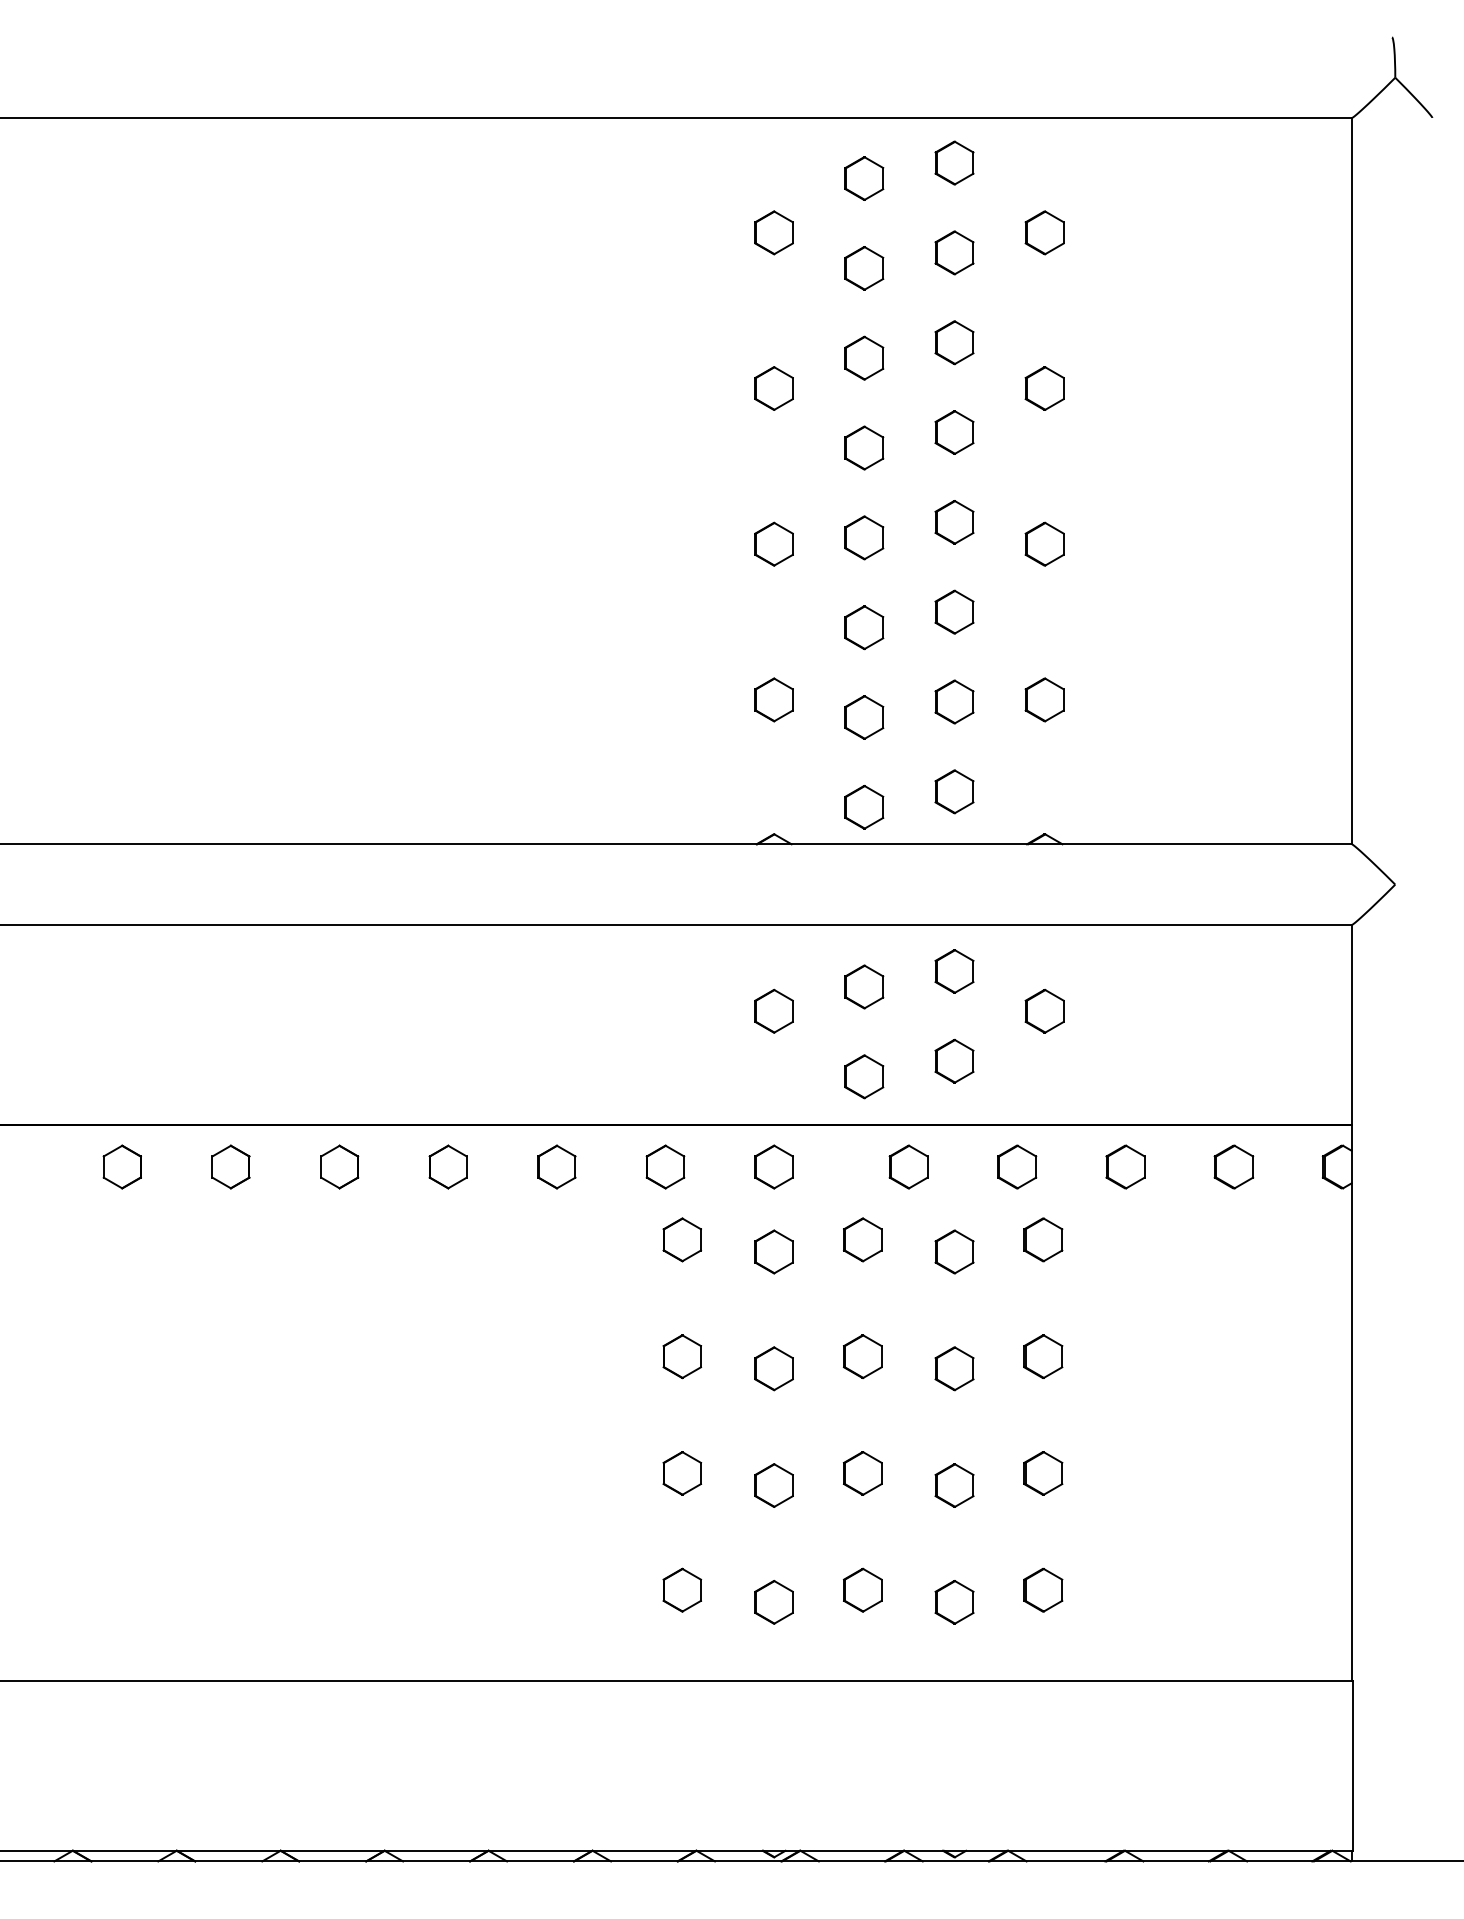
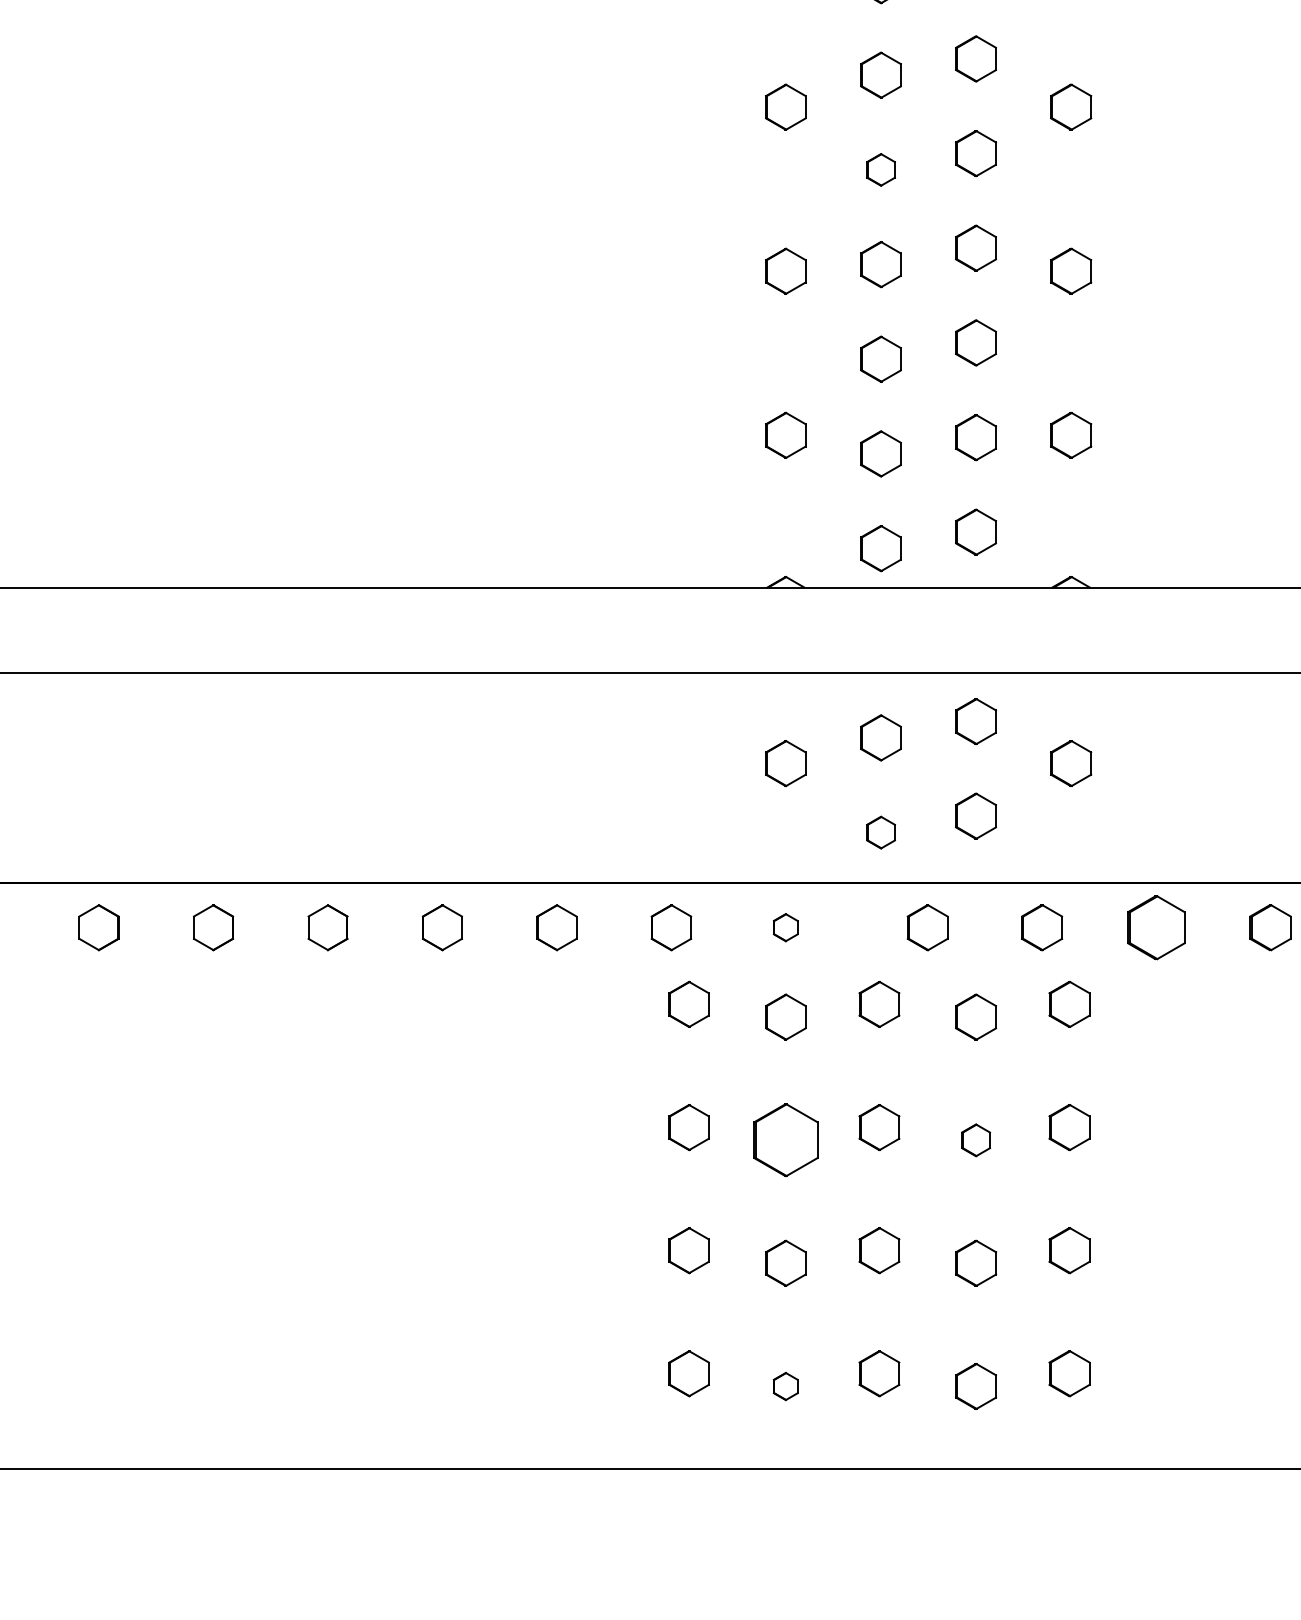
part: (864, 447) -> (881, 169), size x0.7
part: (864, 1076) -> (881, 832), size x0.7
part: (773, 1166) -> (785, 927), size x0.6
part: (1125, 1166) -> (1156, 927), size x1.4
part: (773, 1368) -> (785, 1139), size x1.6
part: (954, 1368) -> (976, 1139), size x0.7
part: (773, 1602) -> (785, 1386), size x0.6

